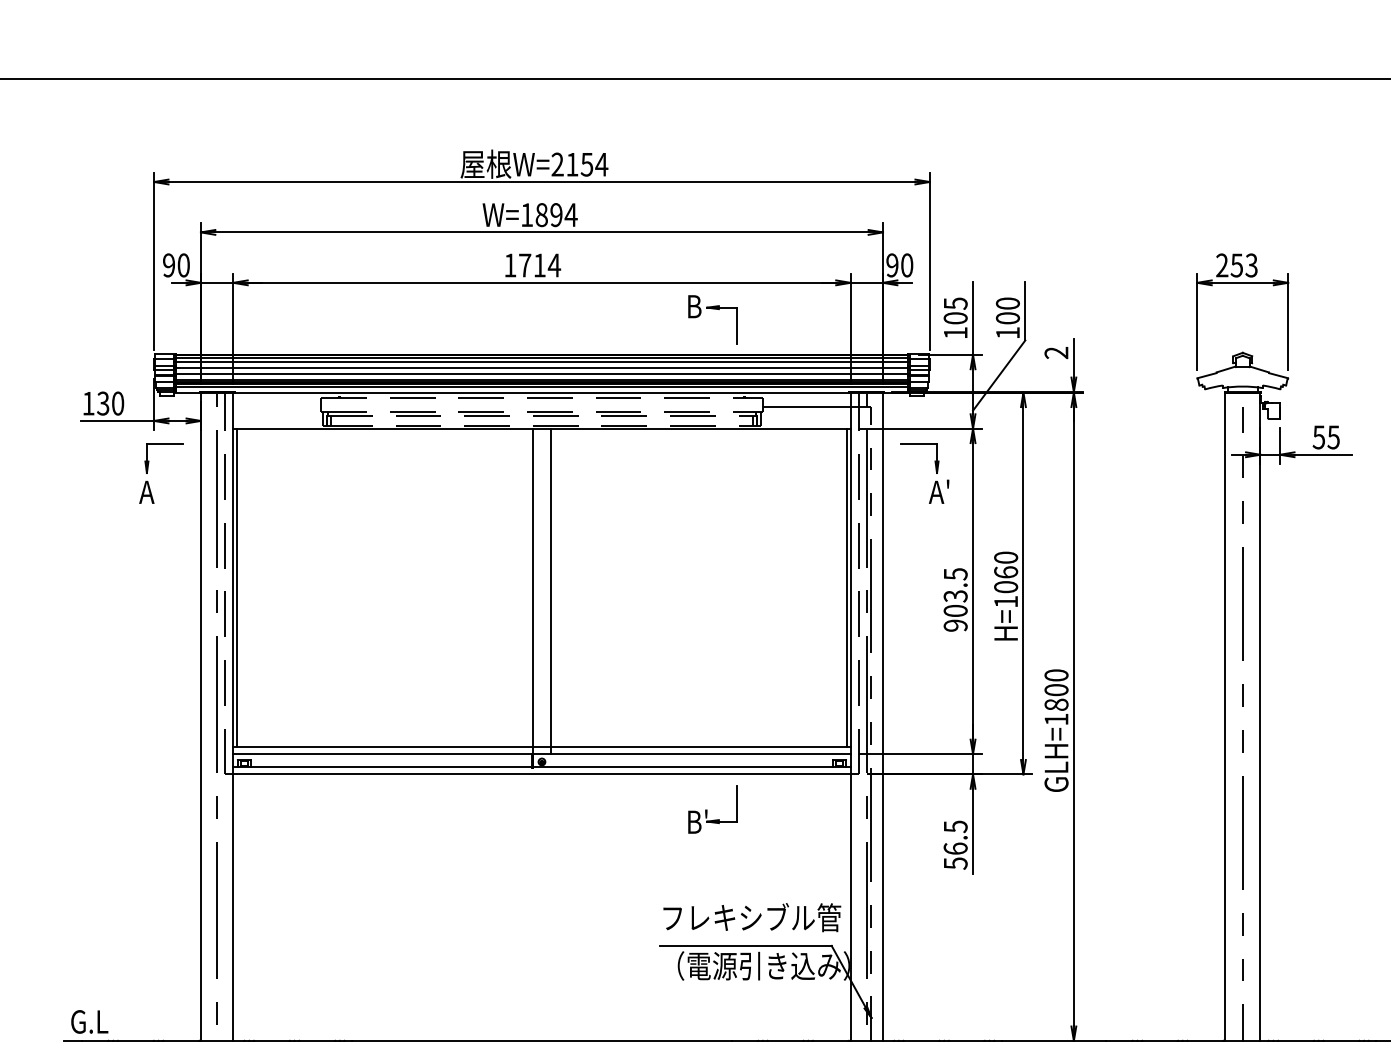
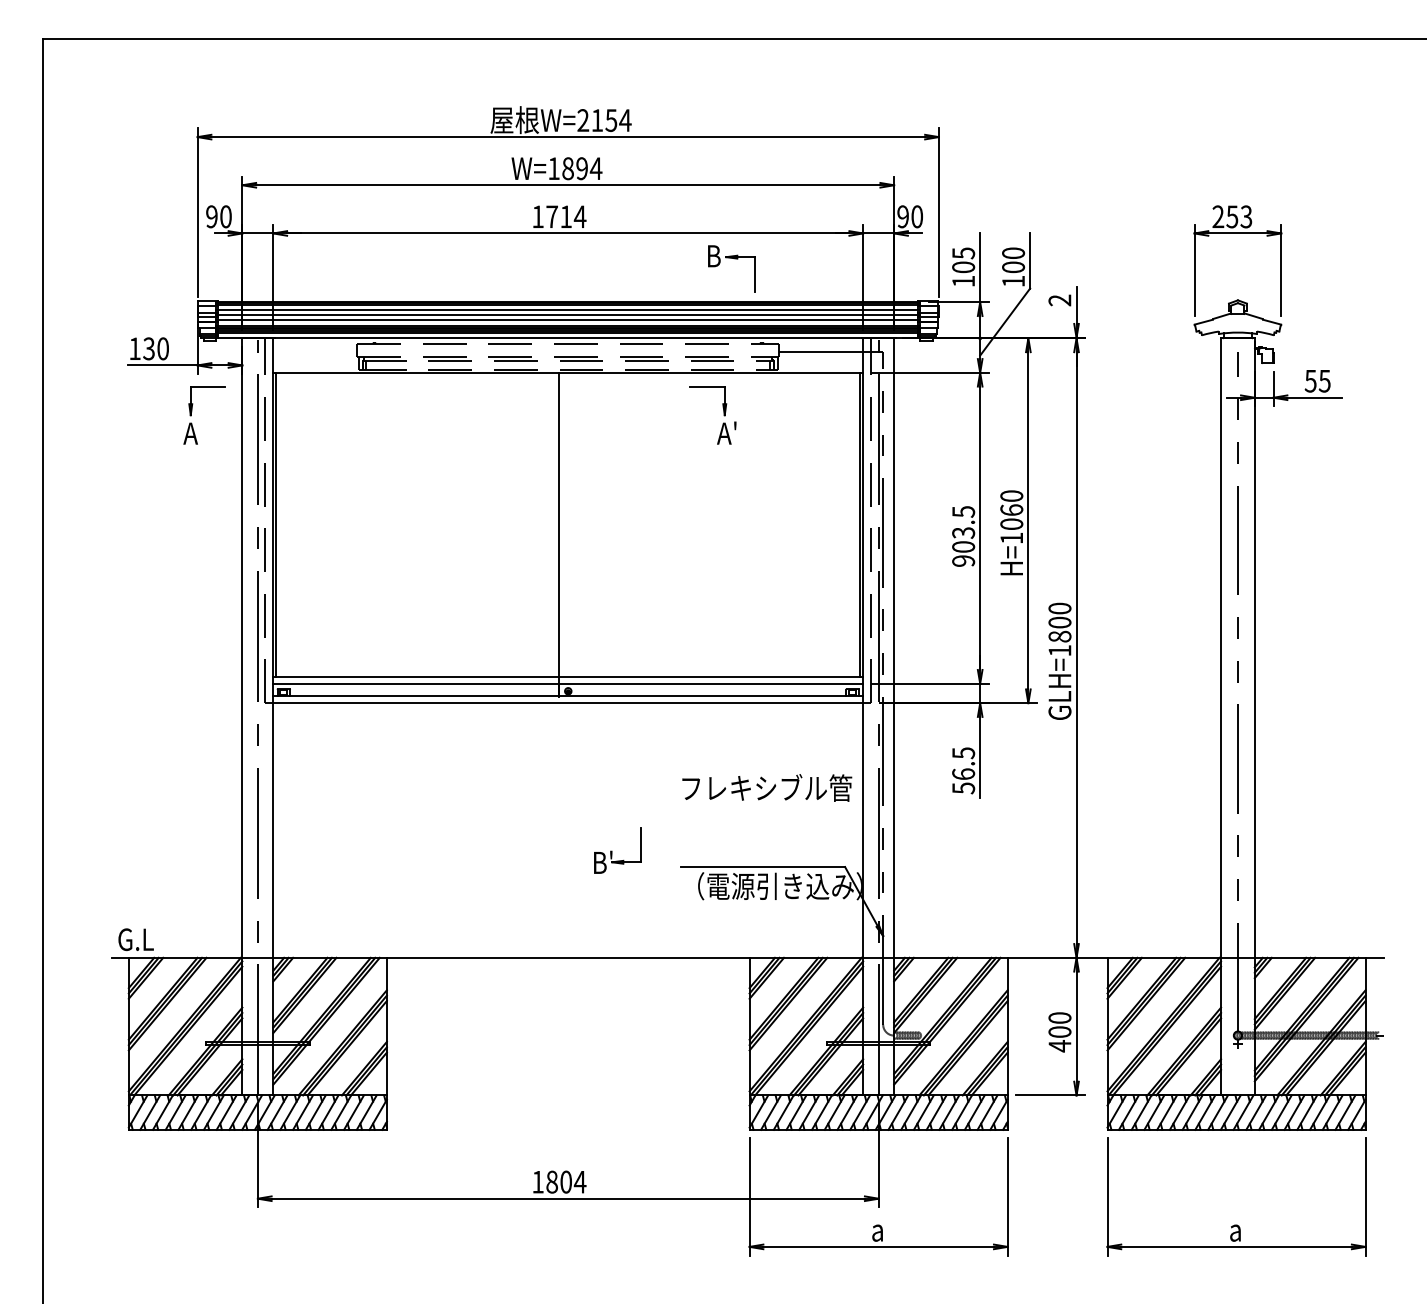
part: (935, 473) -> (723, 415), moved
line: (551, 590) -> (577, 527), removed
part: (712, 809) -> (617, 850), moved
text: (752, 917) -> (767, 787), moved

